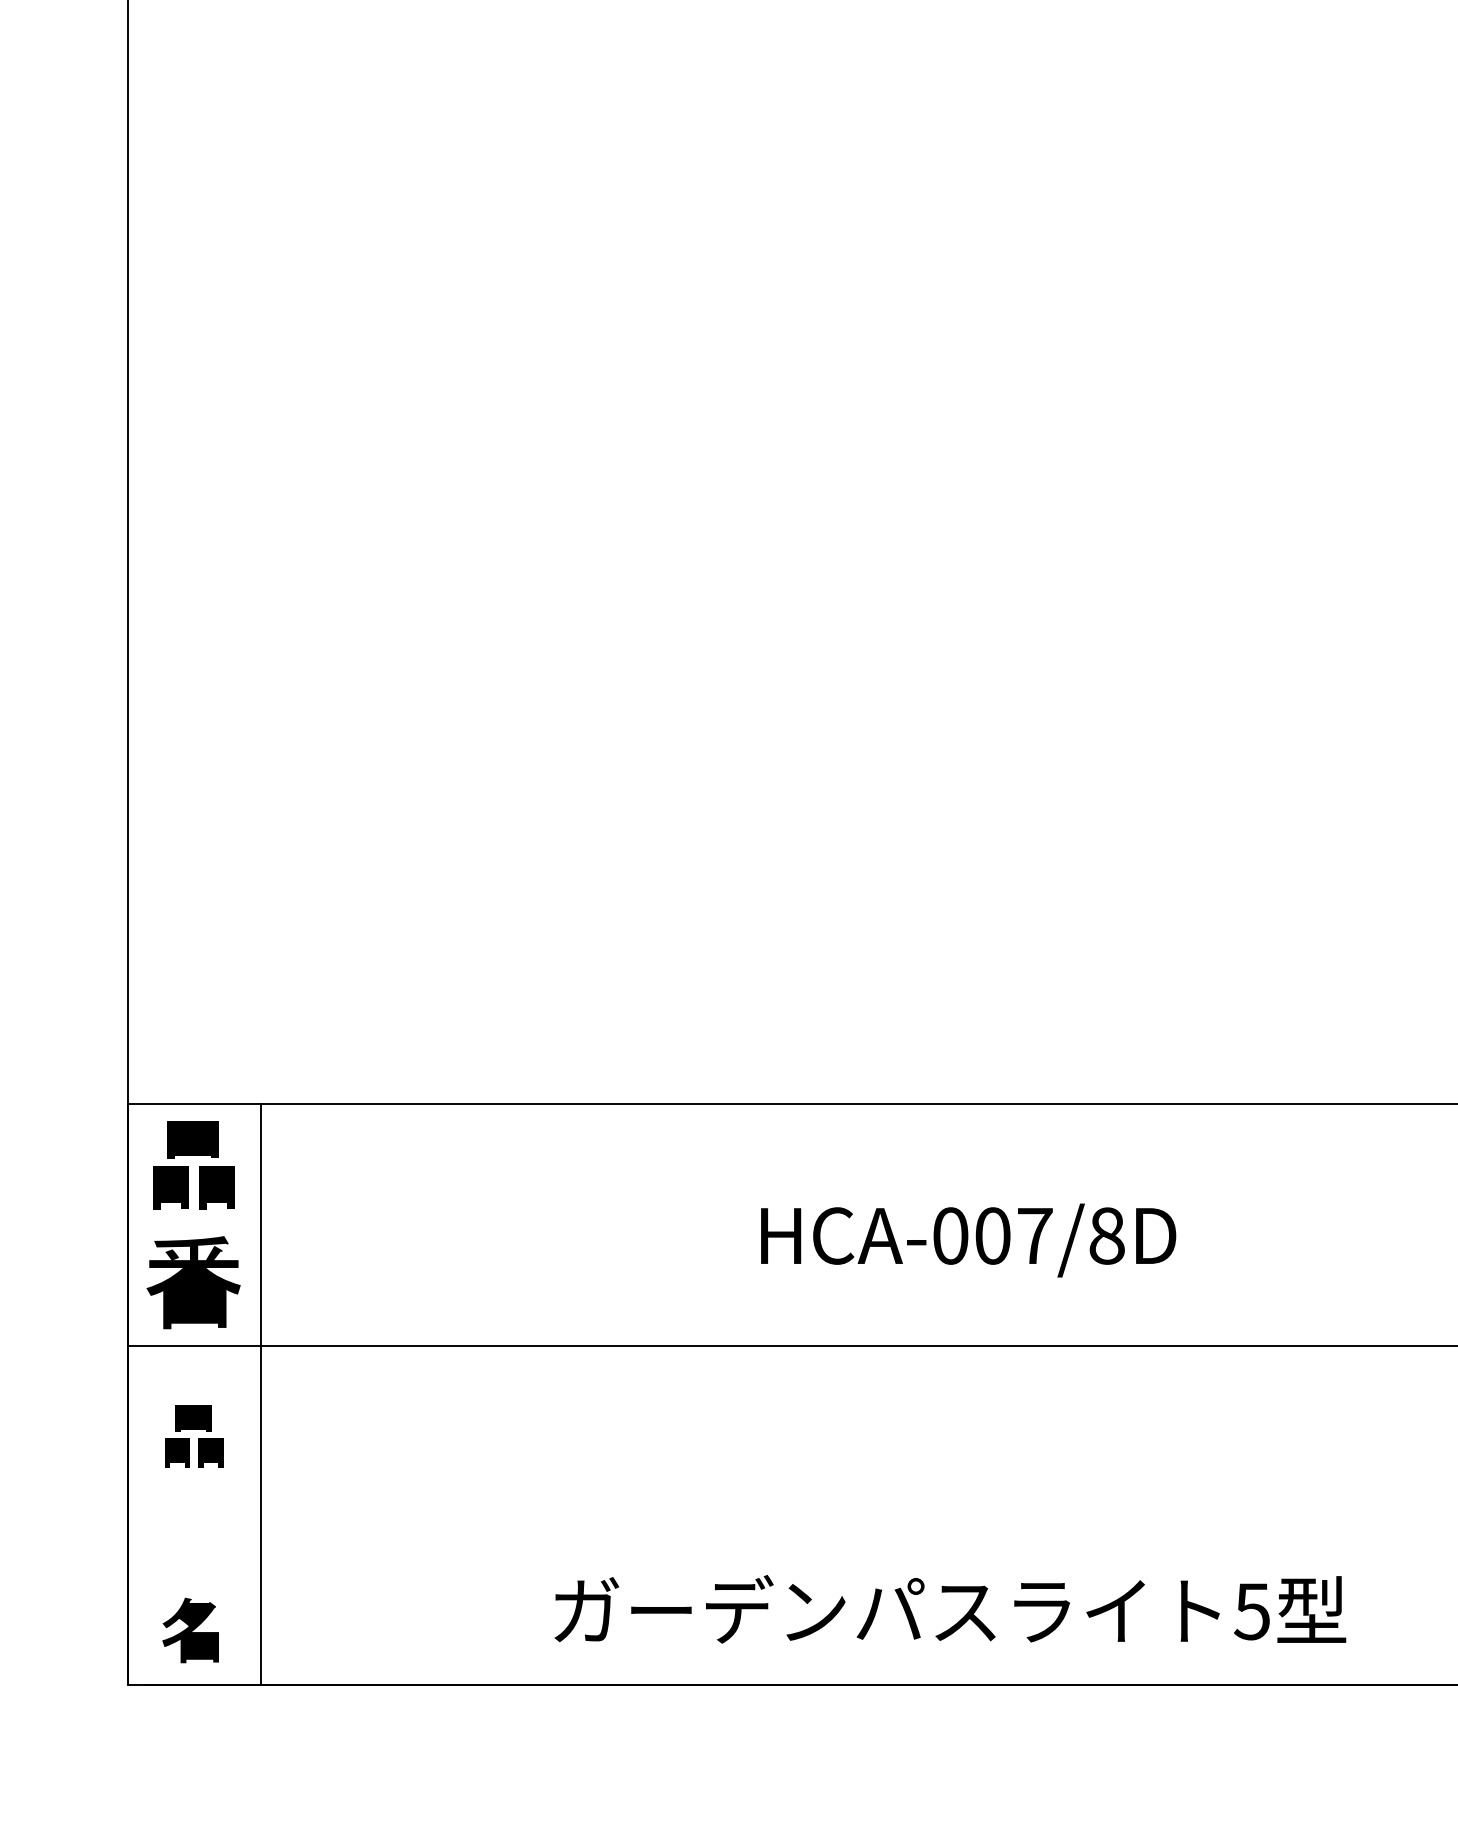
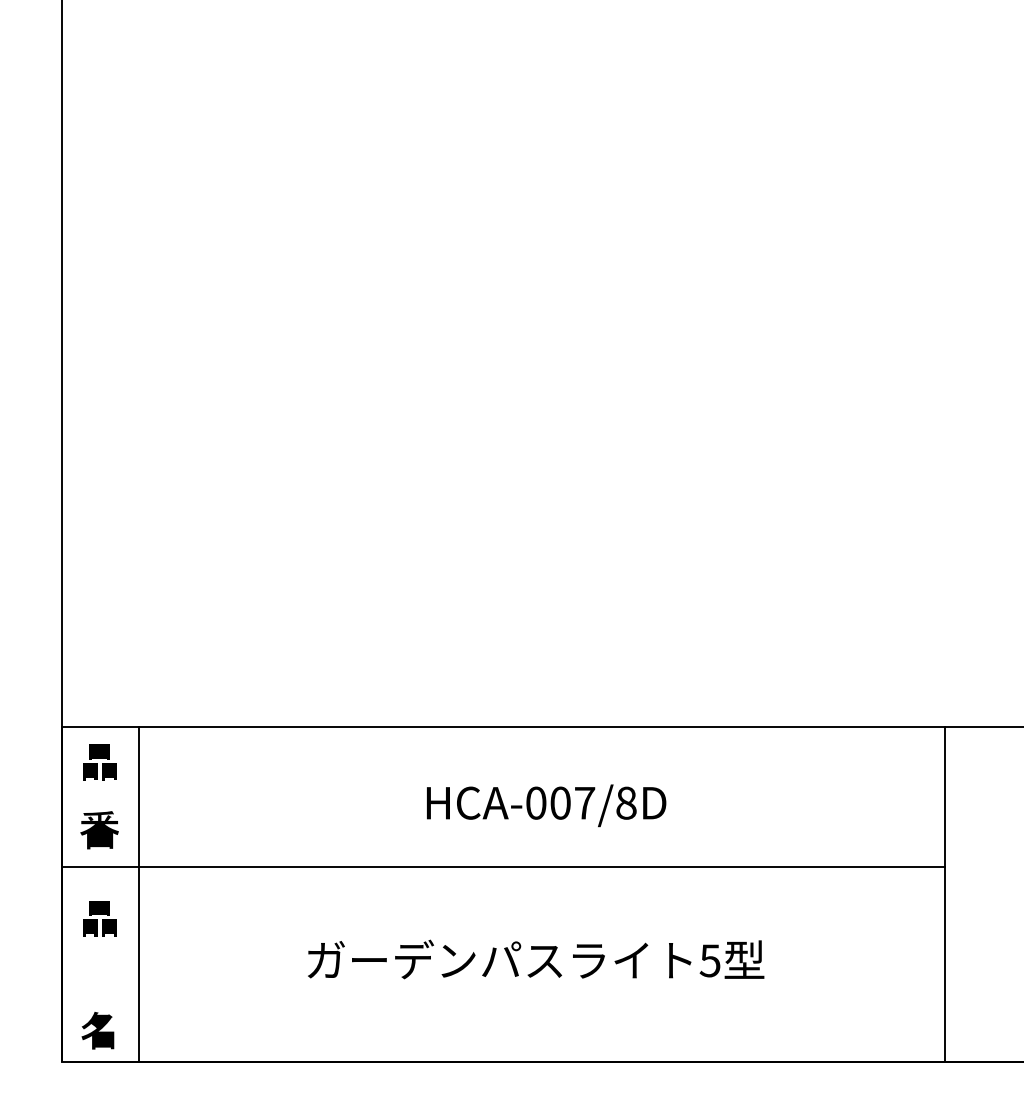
part: (193, 1165) -> (99, 762), size x0.71
part: (193, 1283) -> (99, 830), size x0.71
part: (961, 1617) -> (542, 964), moved

